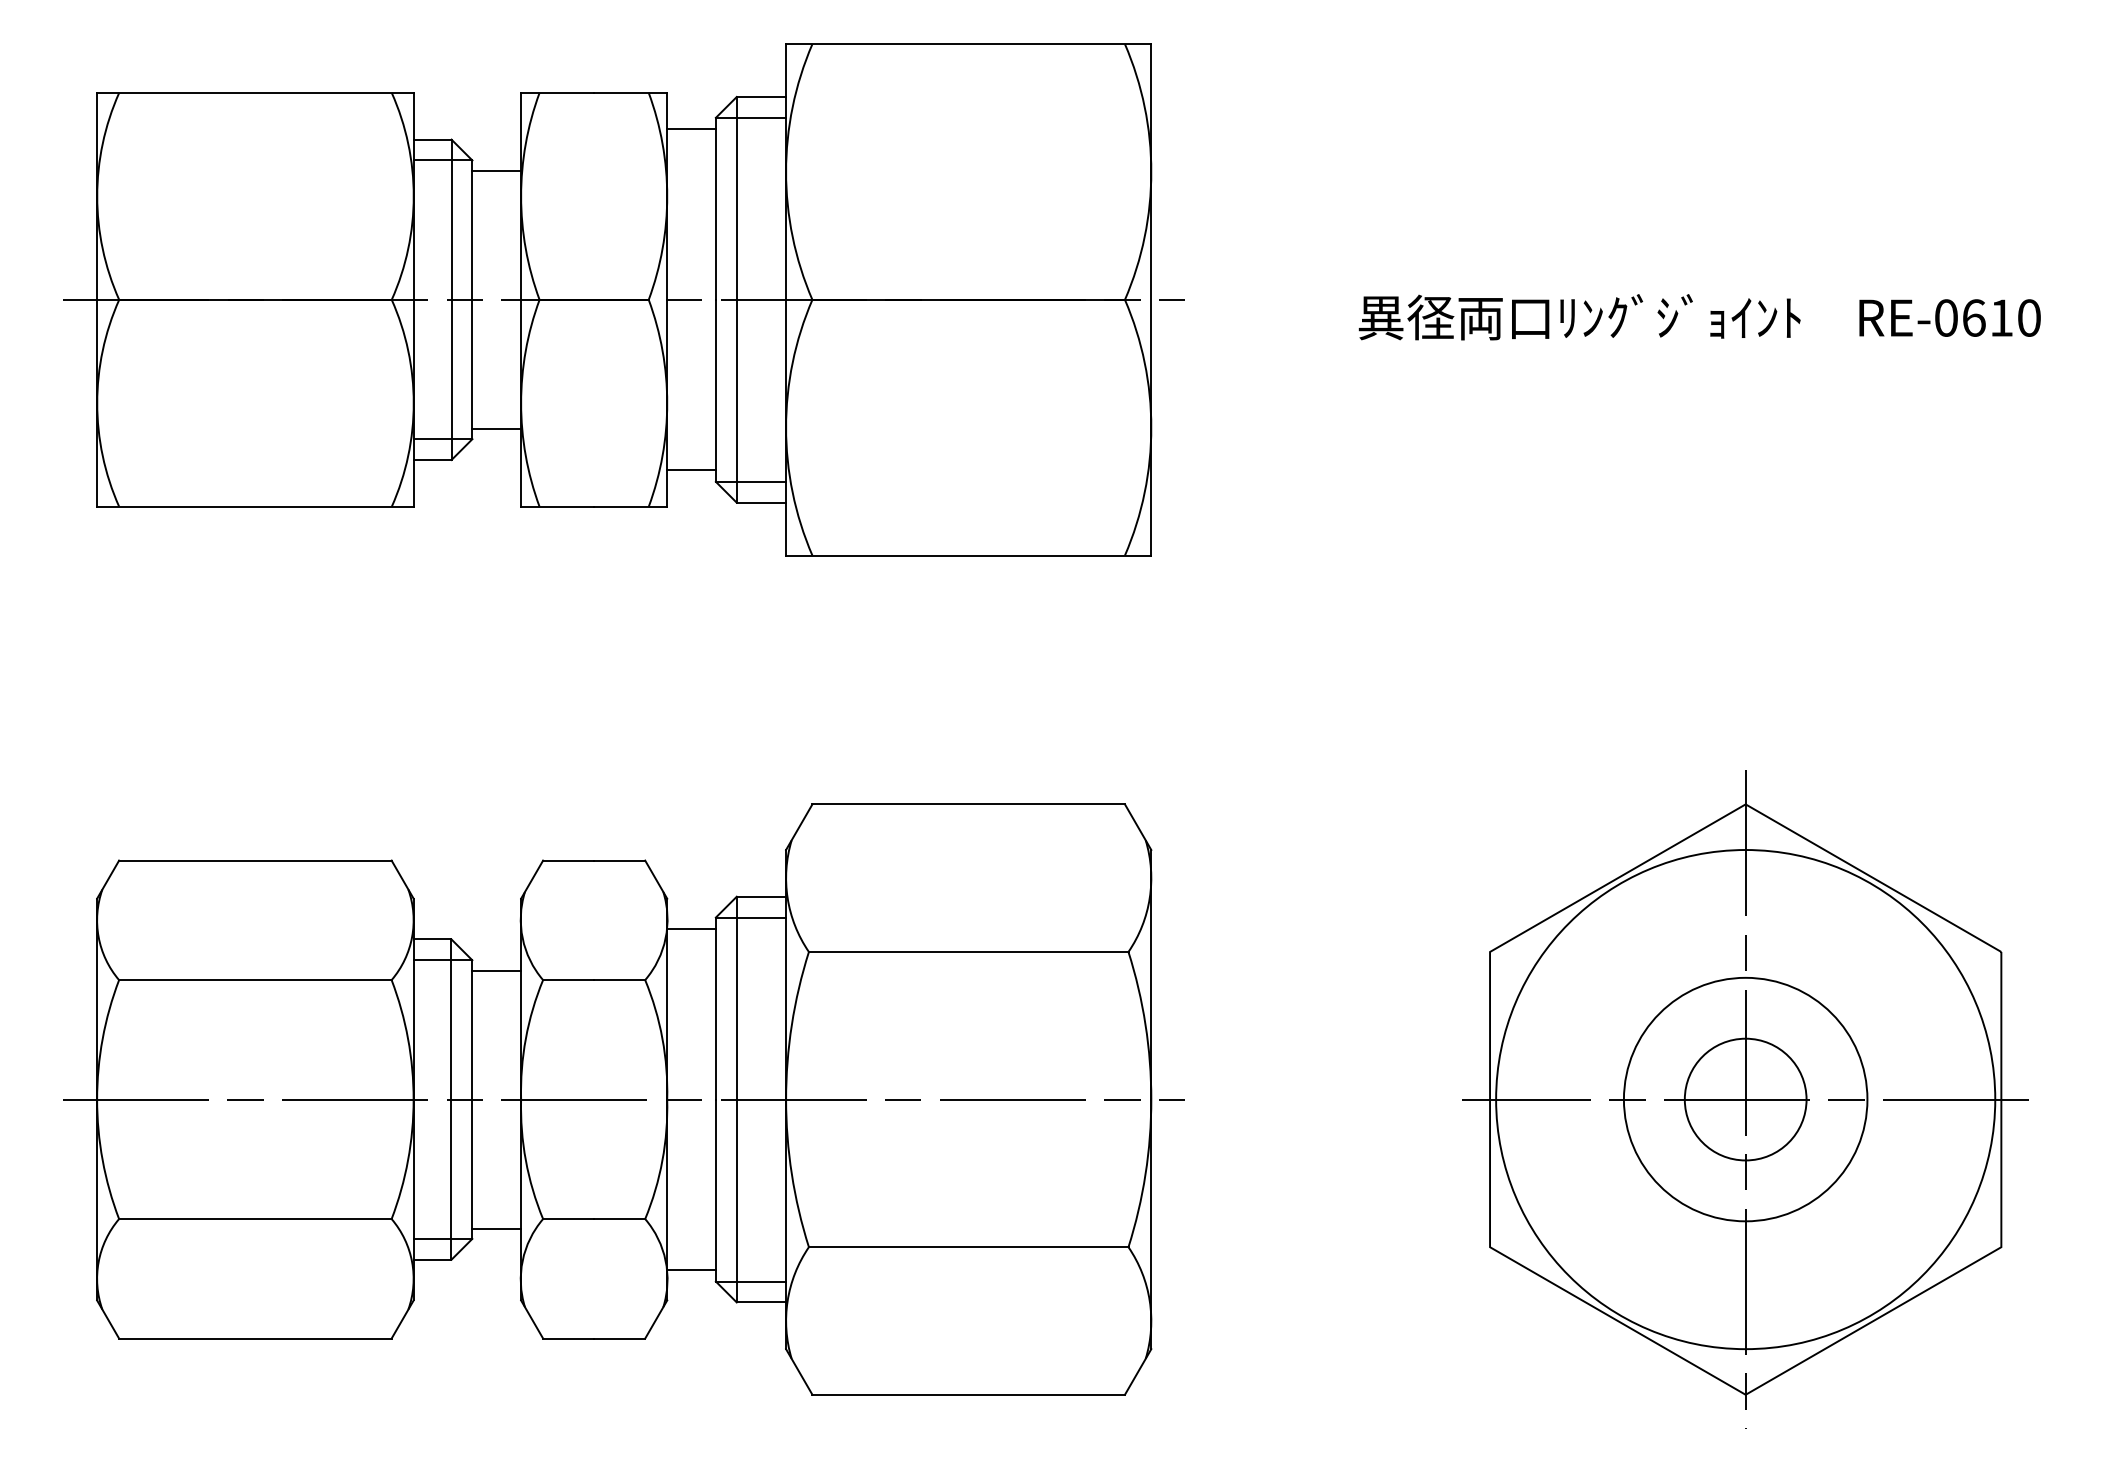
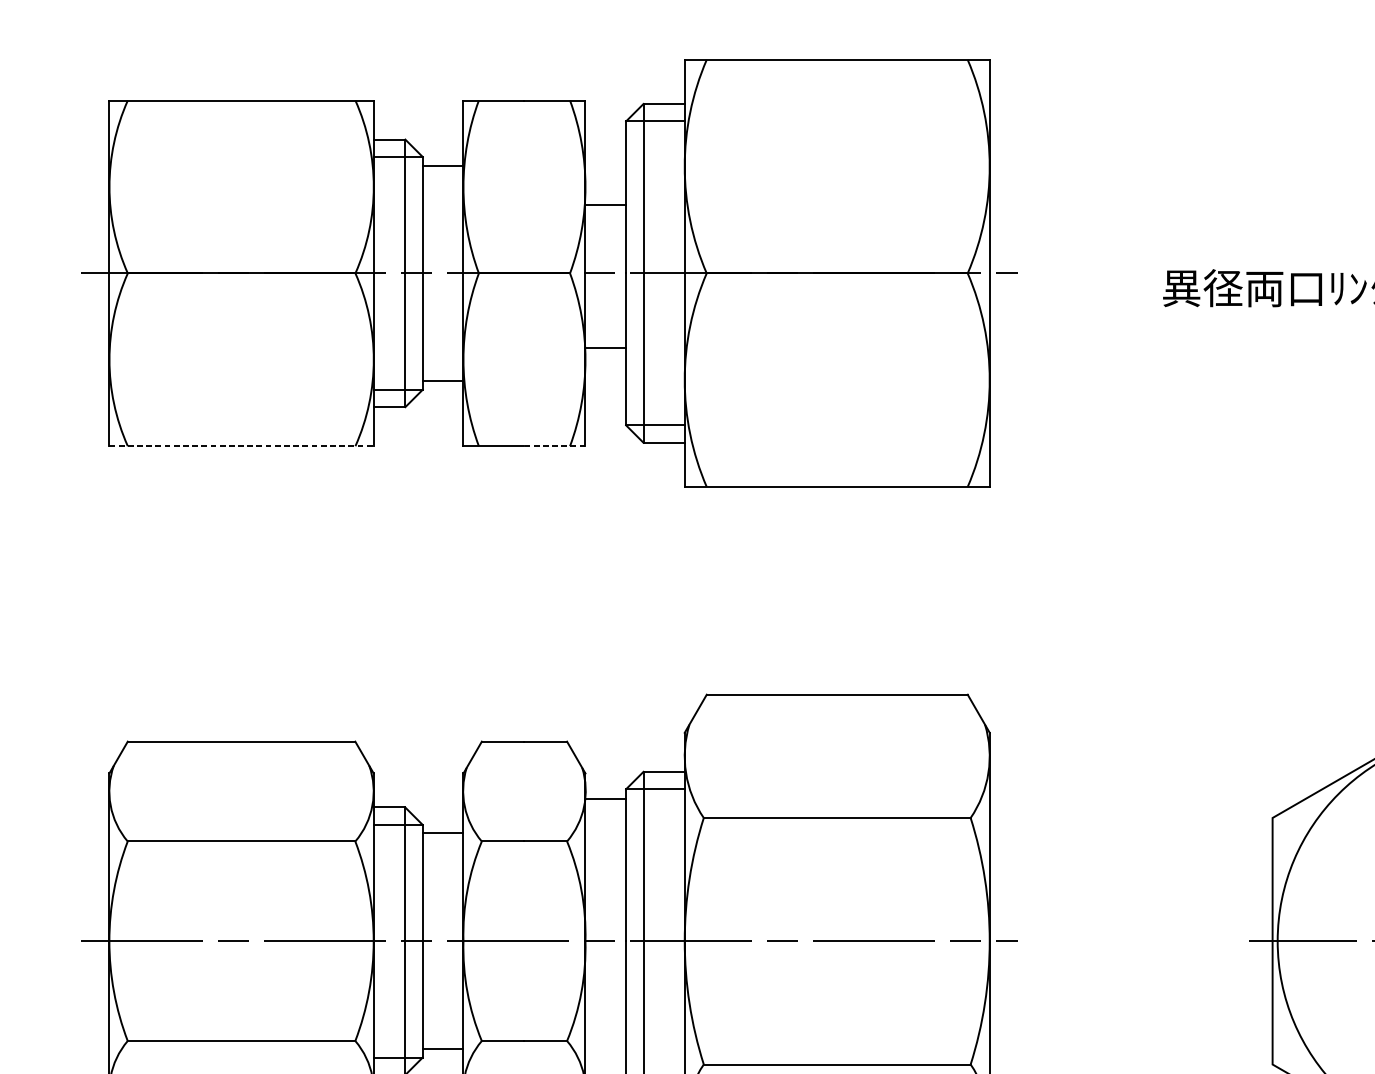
line: (691, 129) -> (605, 204), moved
line: (691, 470) -> (605, 348), moved
line: (255, 506) -> (241, 445), solid -> dashed
line: (630, 506) -> (554, 445), solid -> dashed

